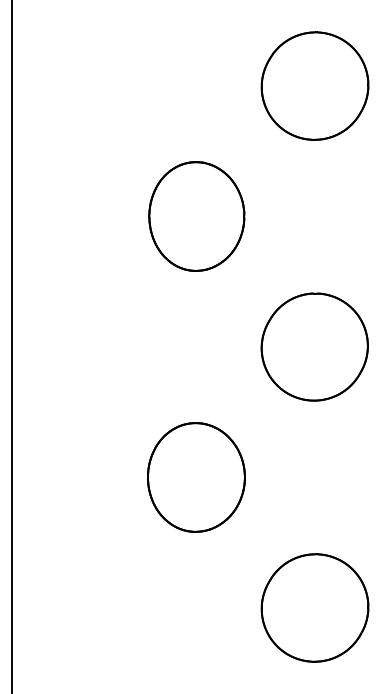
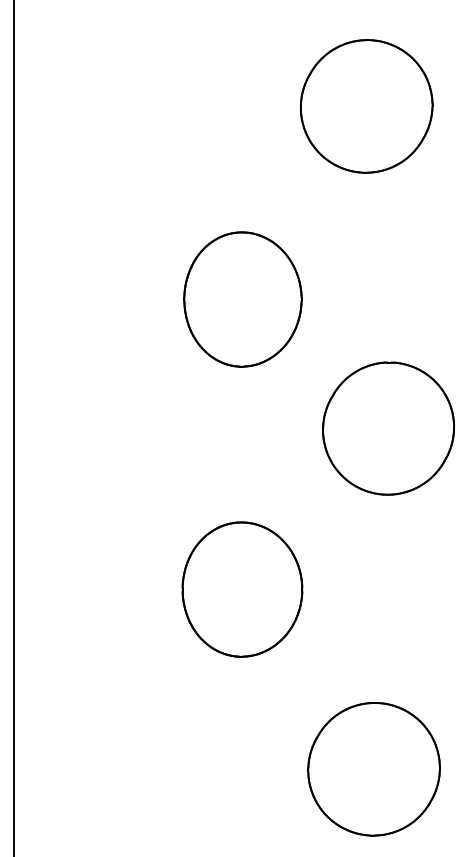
part: (314, 85) -> (365, 105), moved
part: (196, 216) -> (242, 299), moved
part: (314, 607) -> (373, 768), moved

